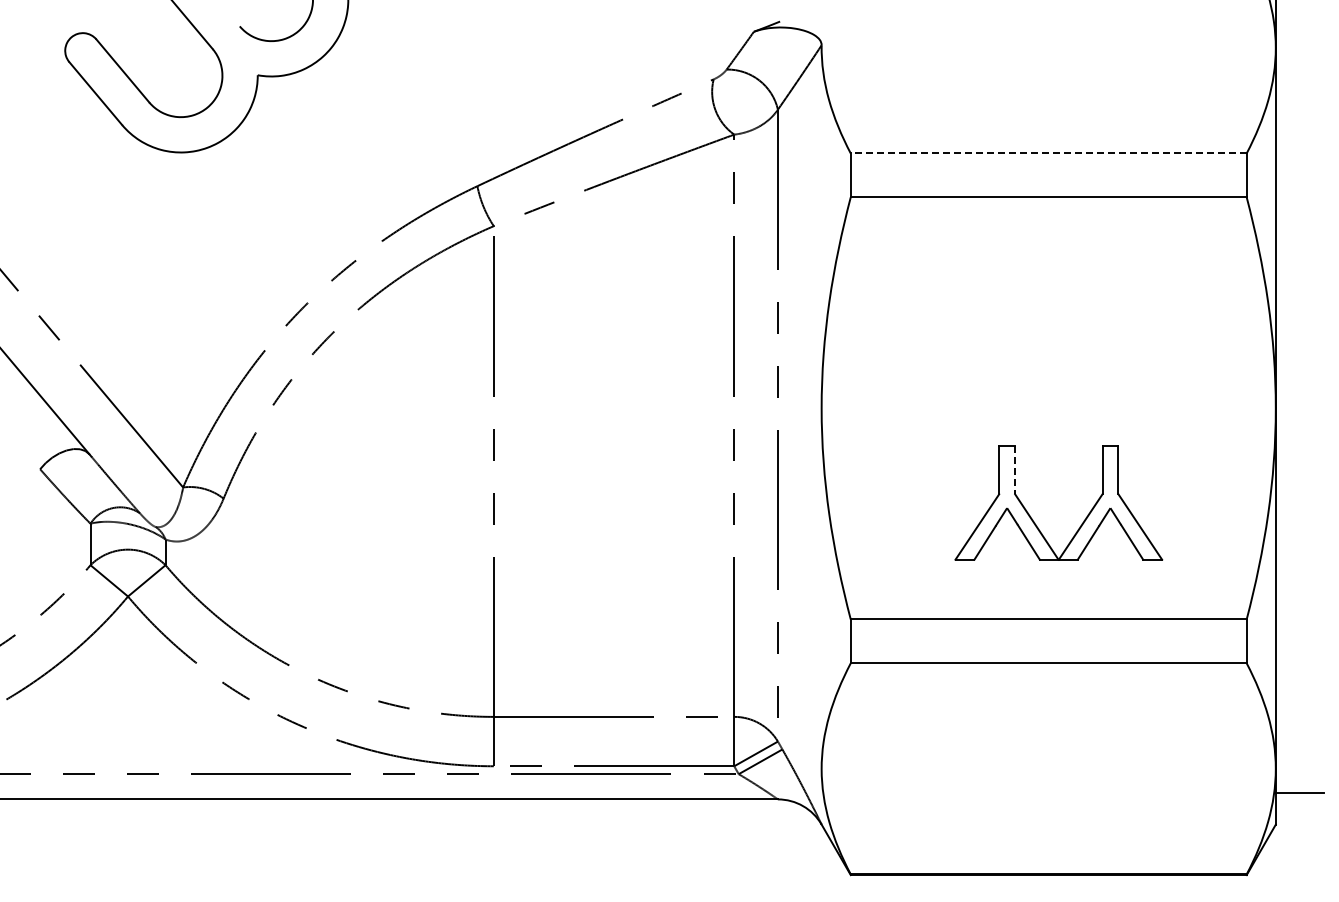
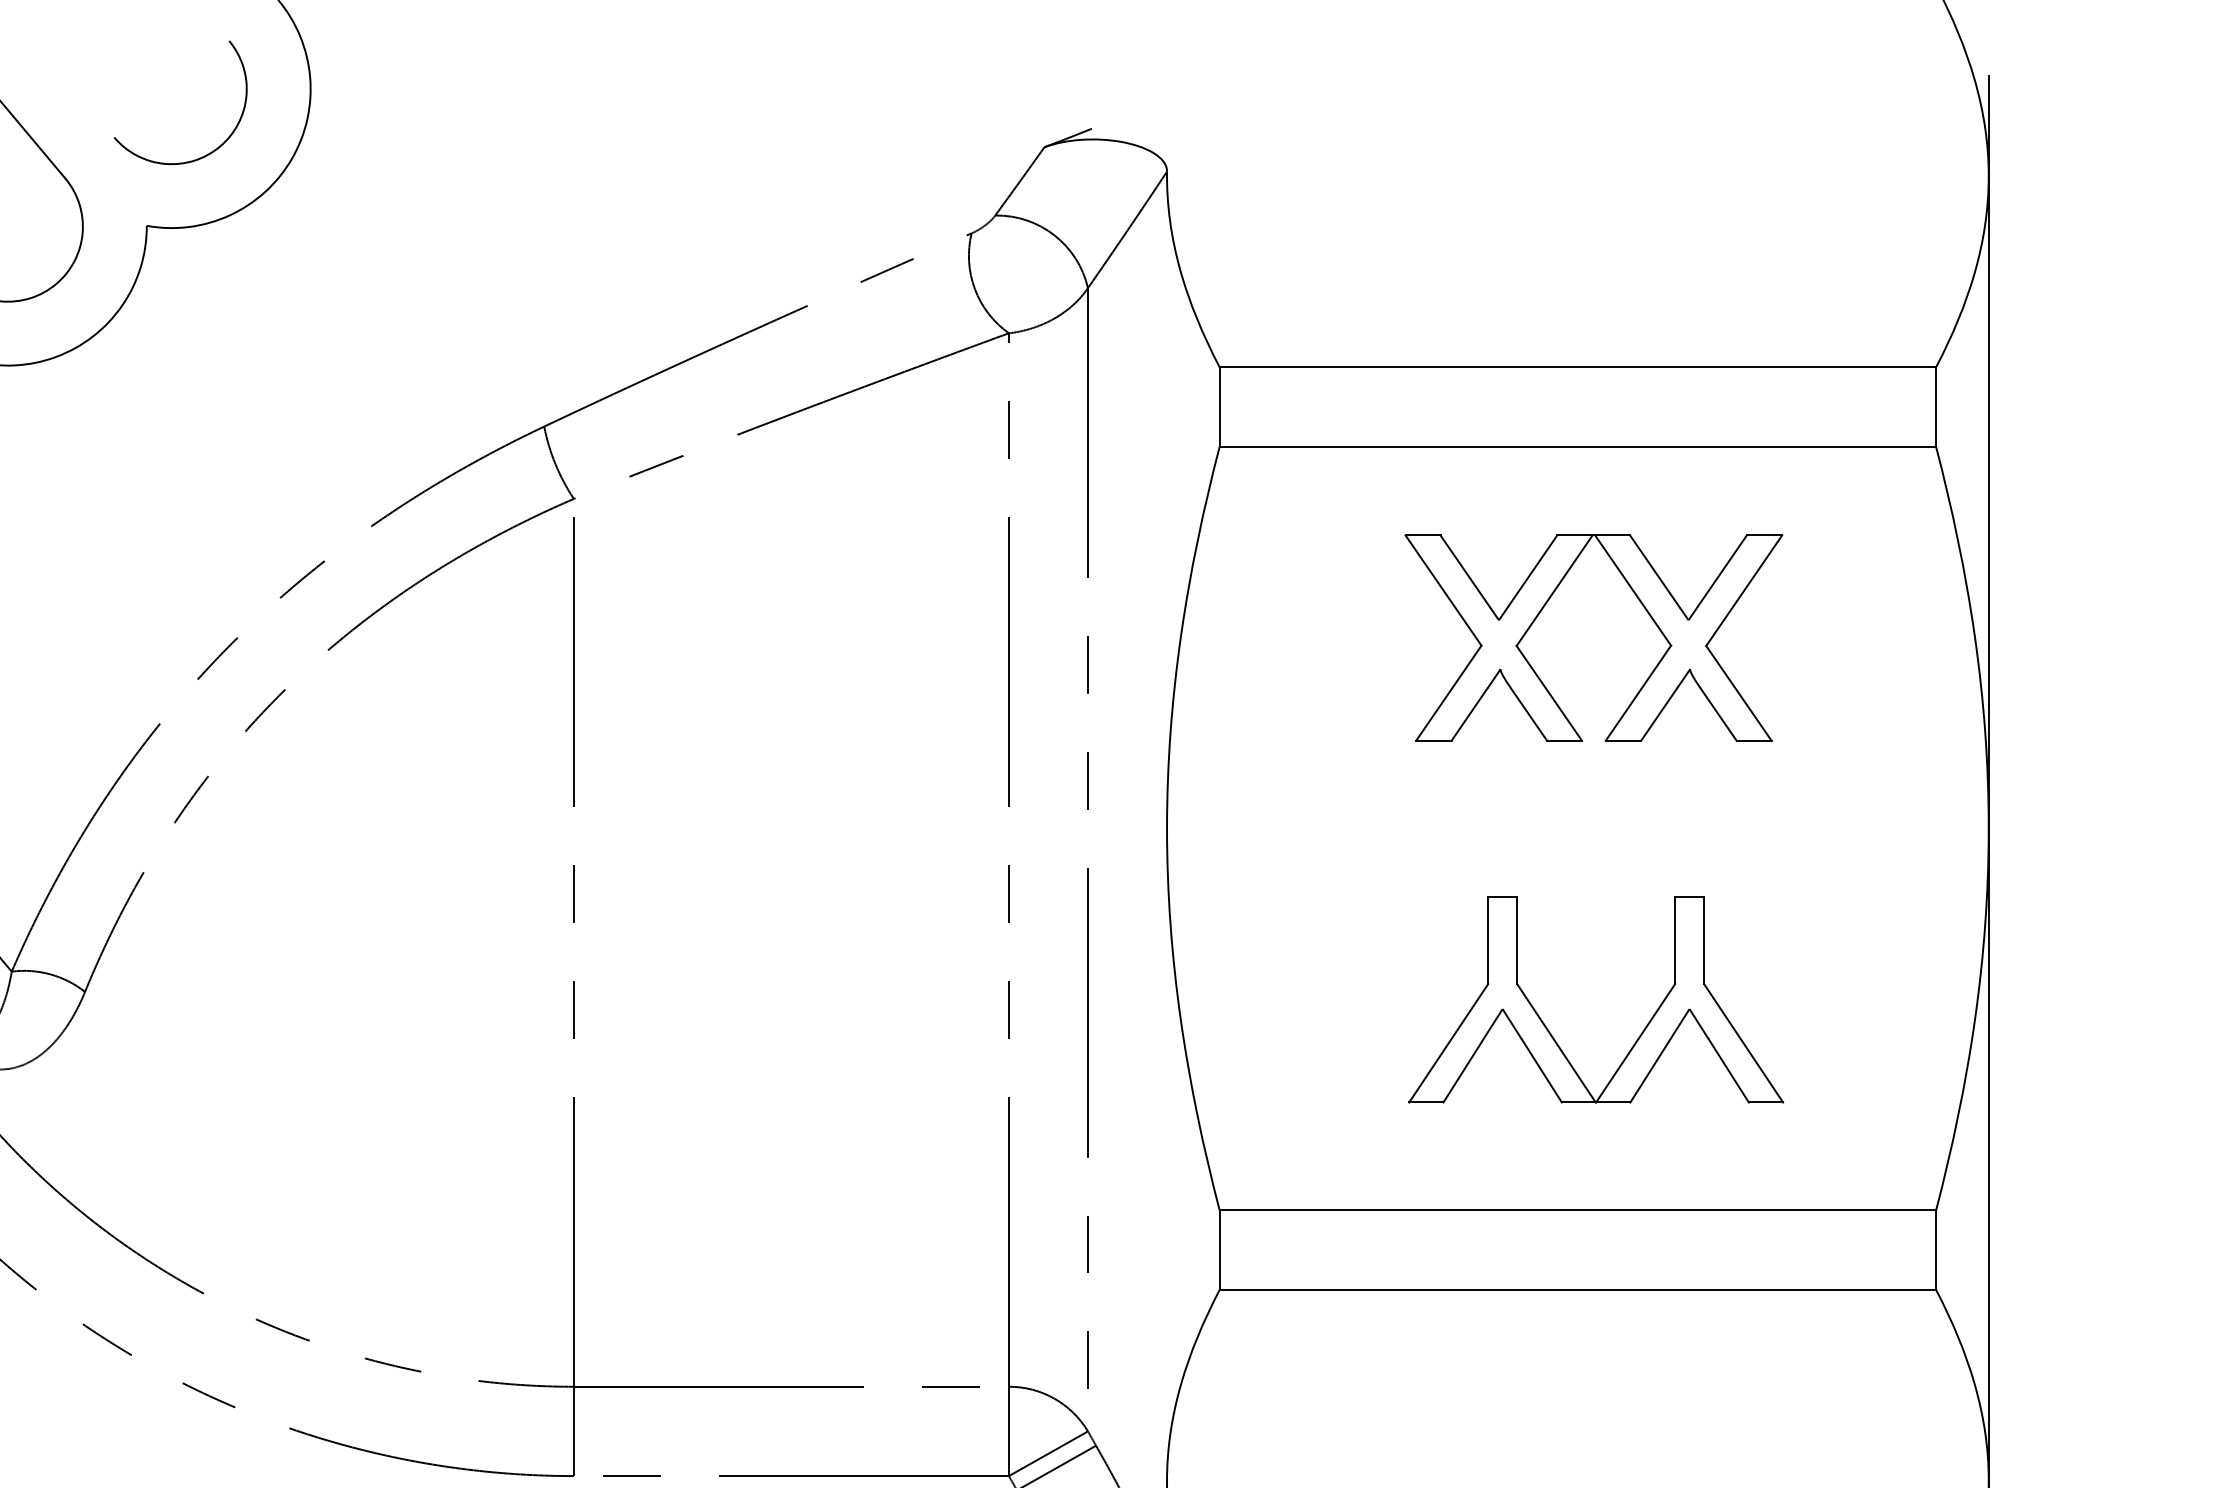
line: (1048, 153) -> (1577, 367), dashed -> solid
part: (1031, 285) -> (1546, 606), added
line: (1015, 470) -> (1517, 940), dashed -> solid

